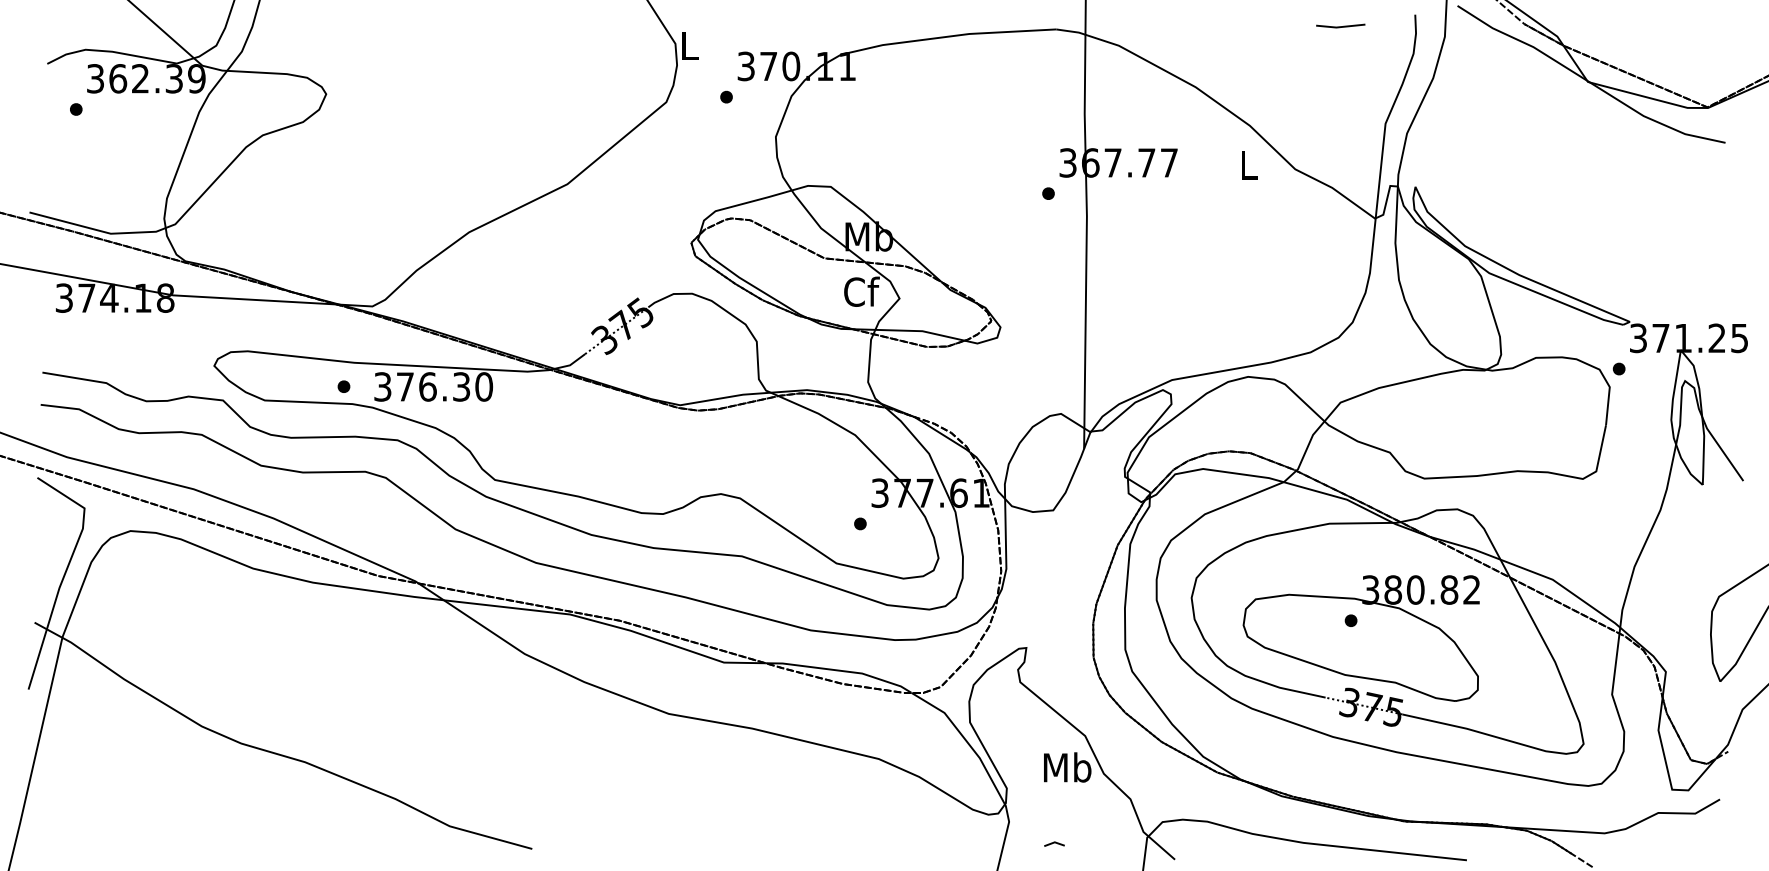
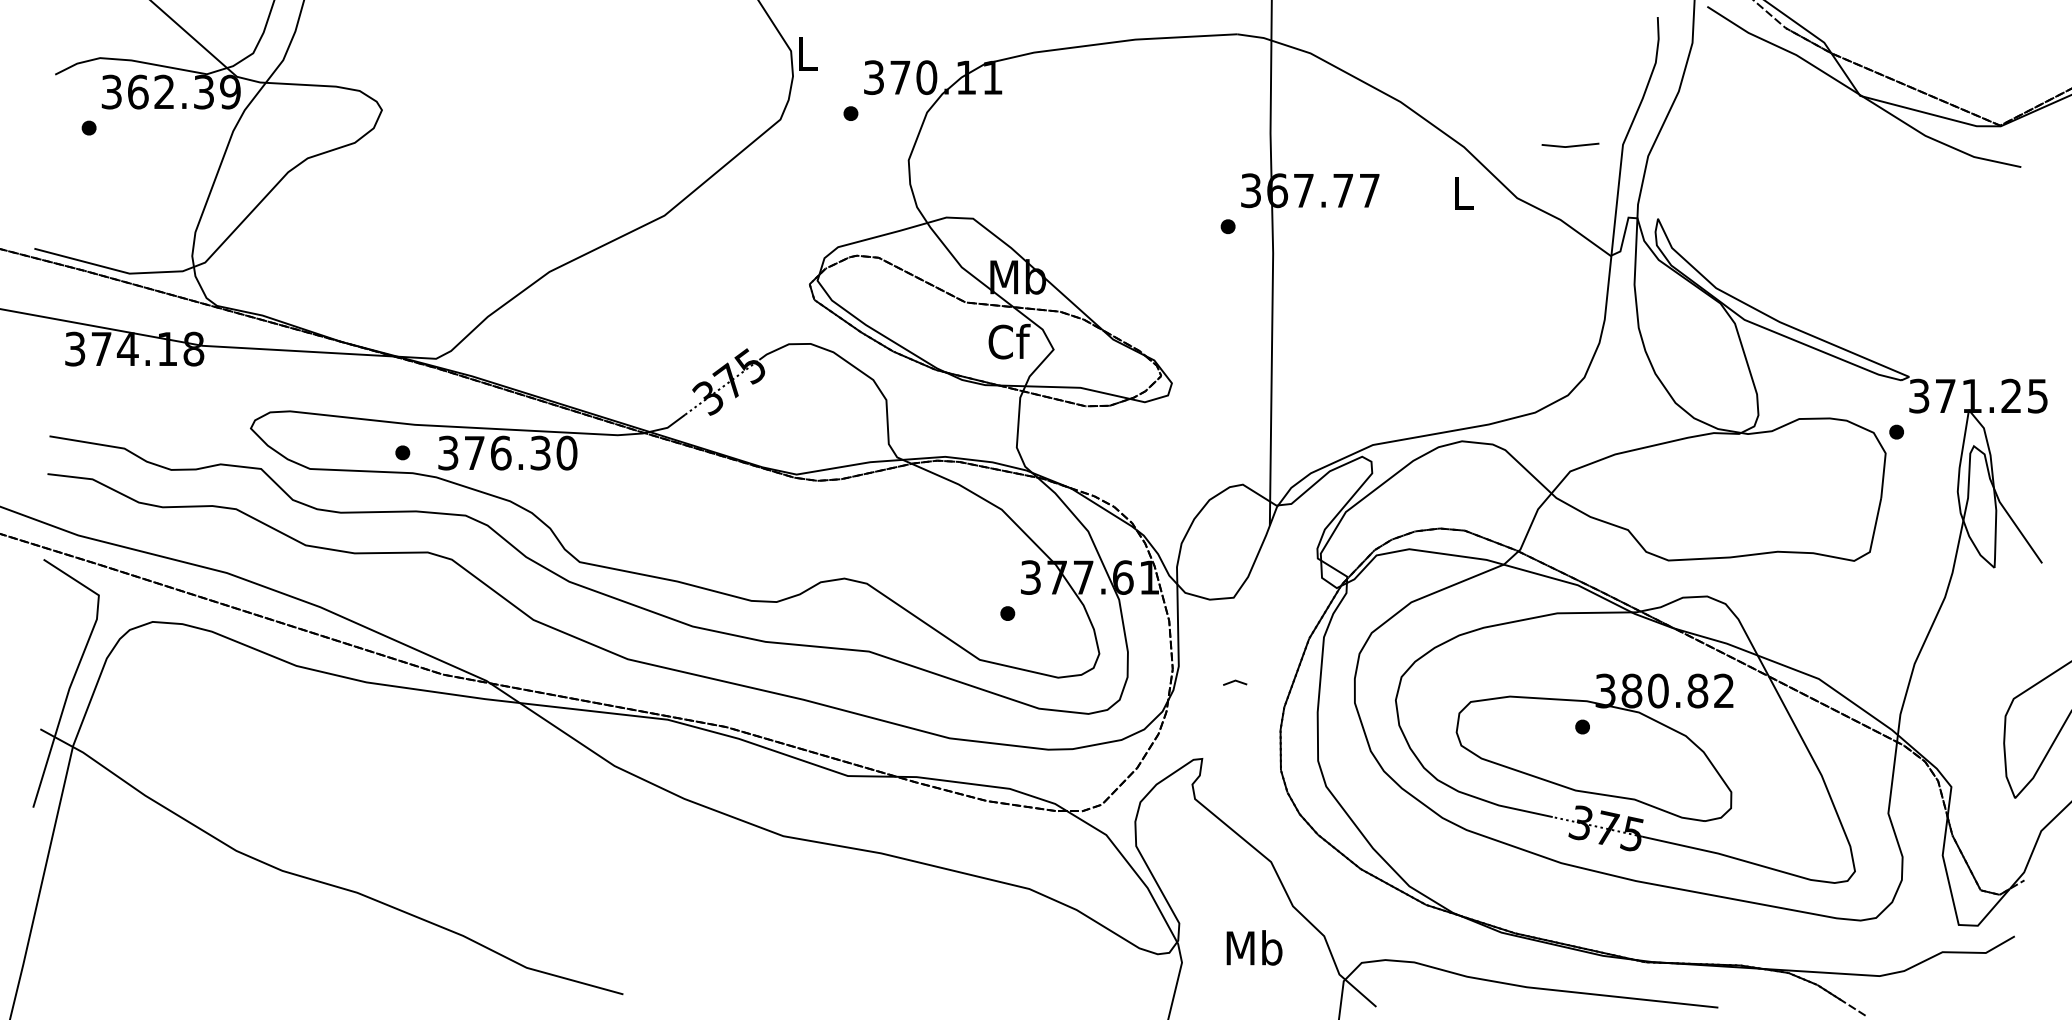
line: (1340, 26) -> (1570, 145), moved
text: (1067, 767) -> (1254, 947), moved
line: (1054, 843) -> (1235, 681), moved

